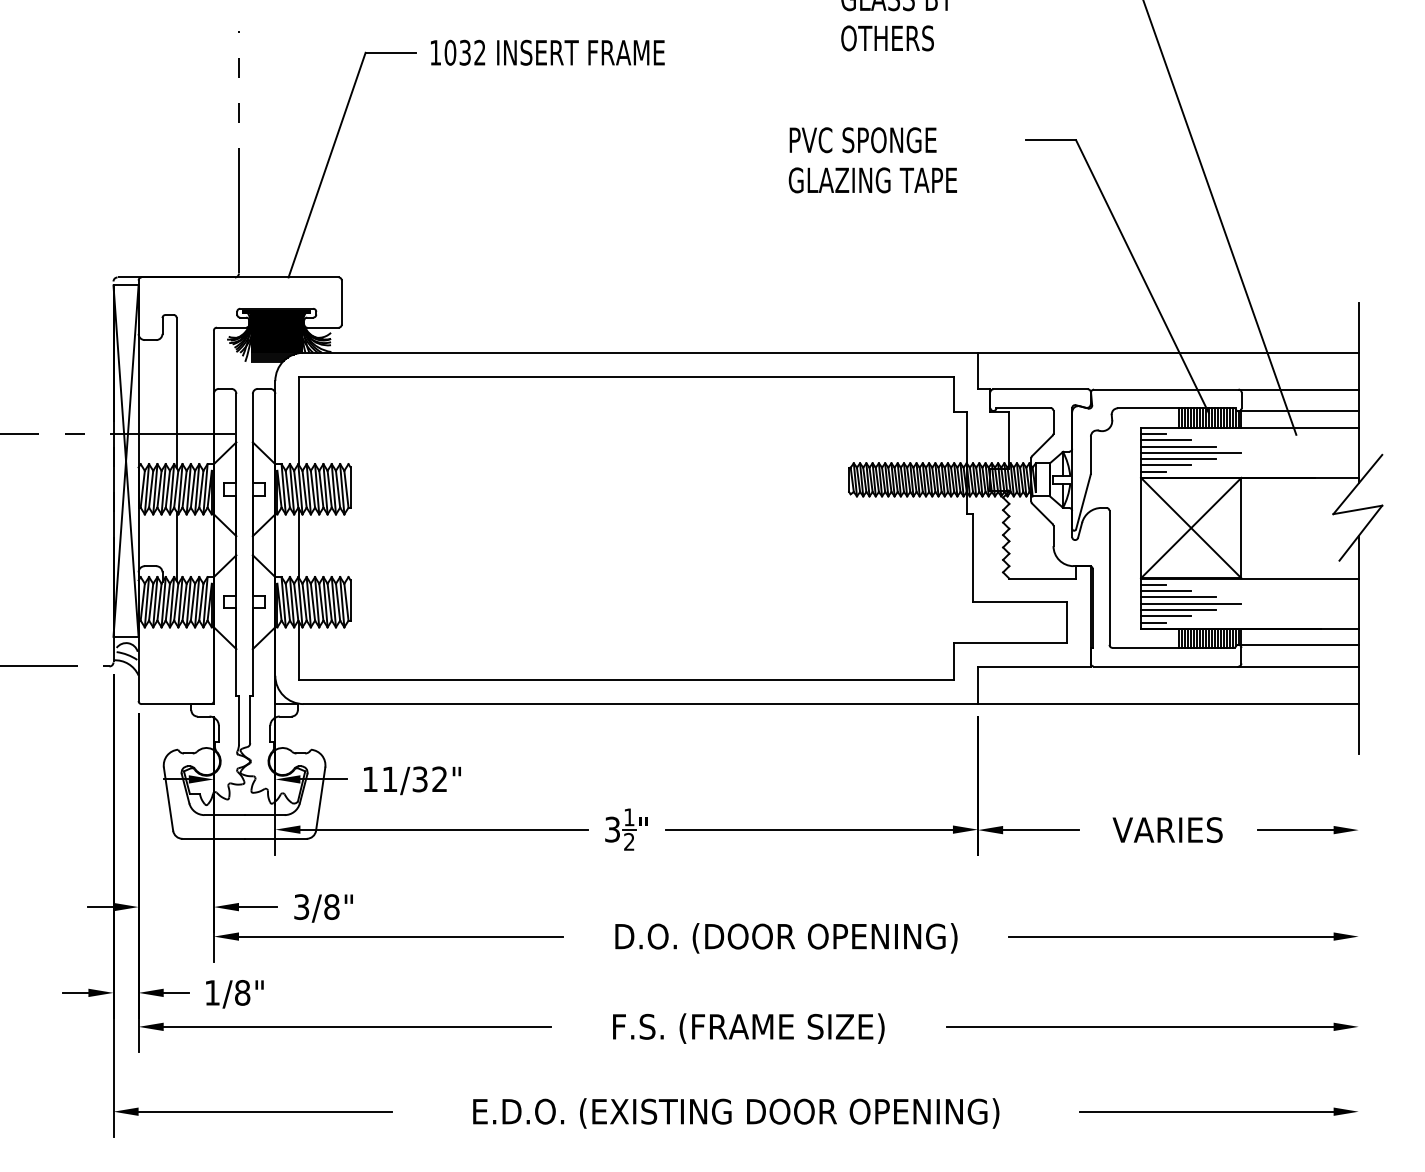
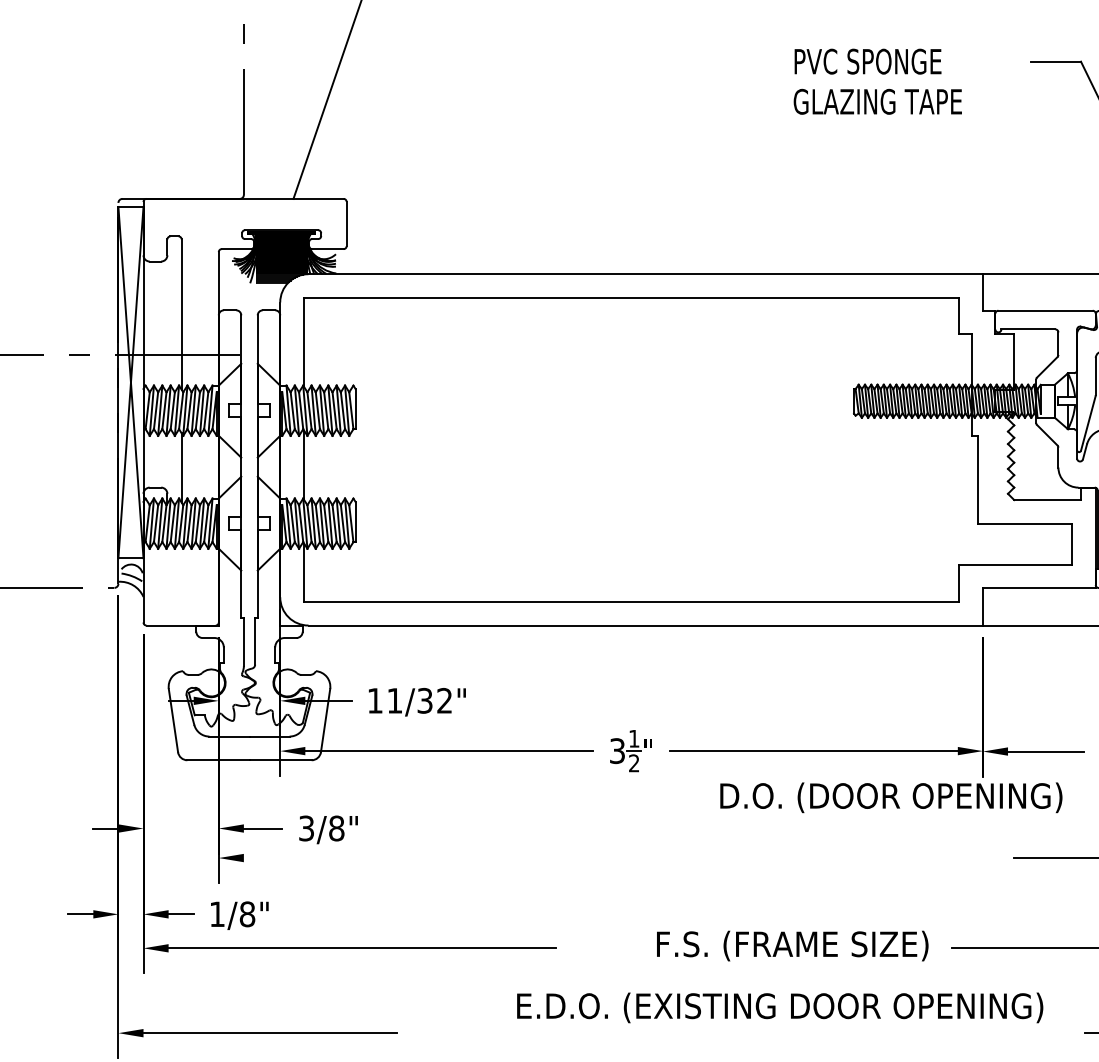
line: (400, 936) -> (405, 857), removed
text: (786, 938) -> (891, 797), moved
text: (748, 1028) -> (792, 945), moved
text: (736, 1113) -> (780, 1007), moved

